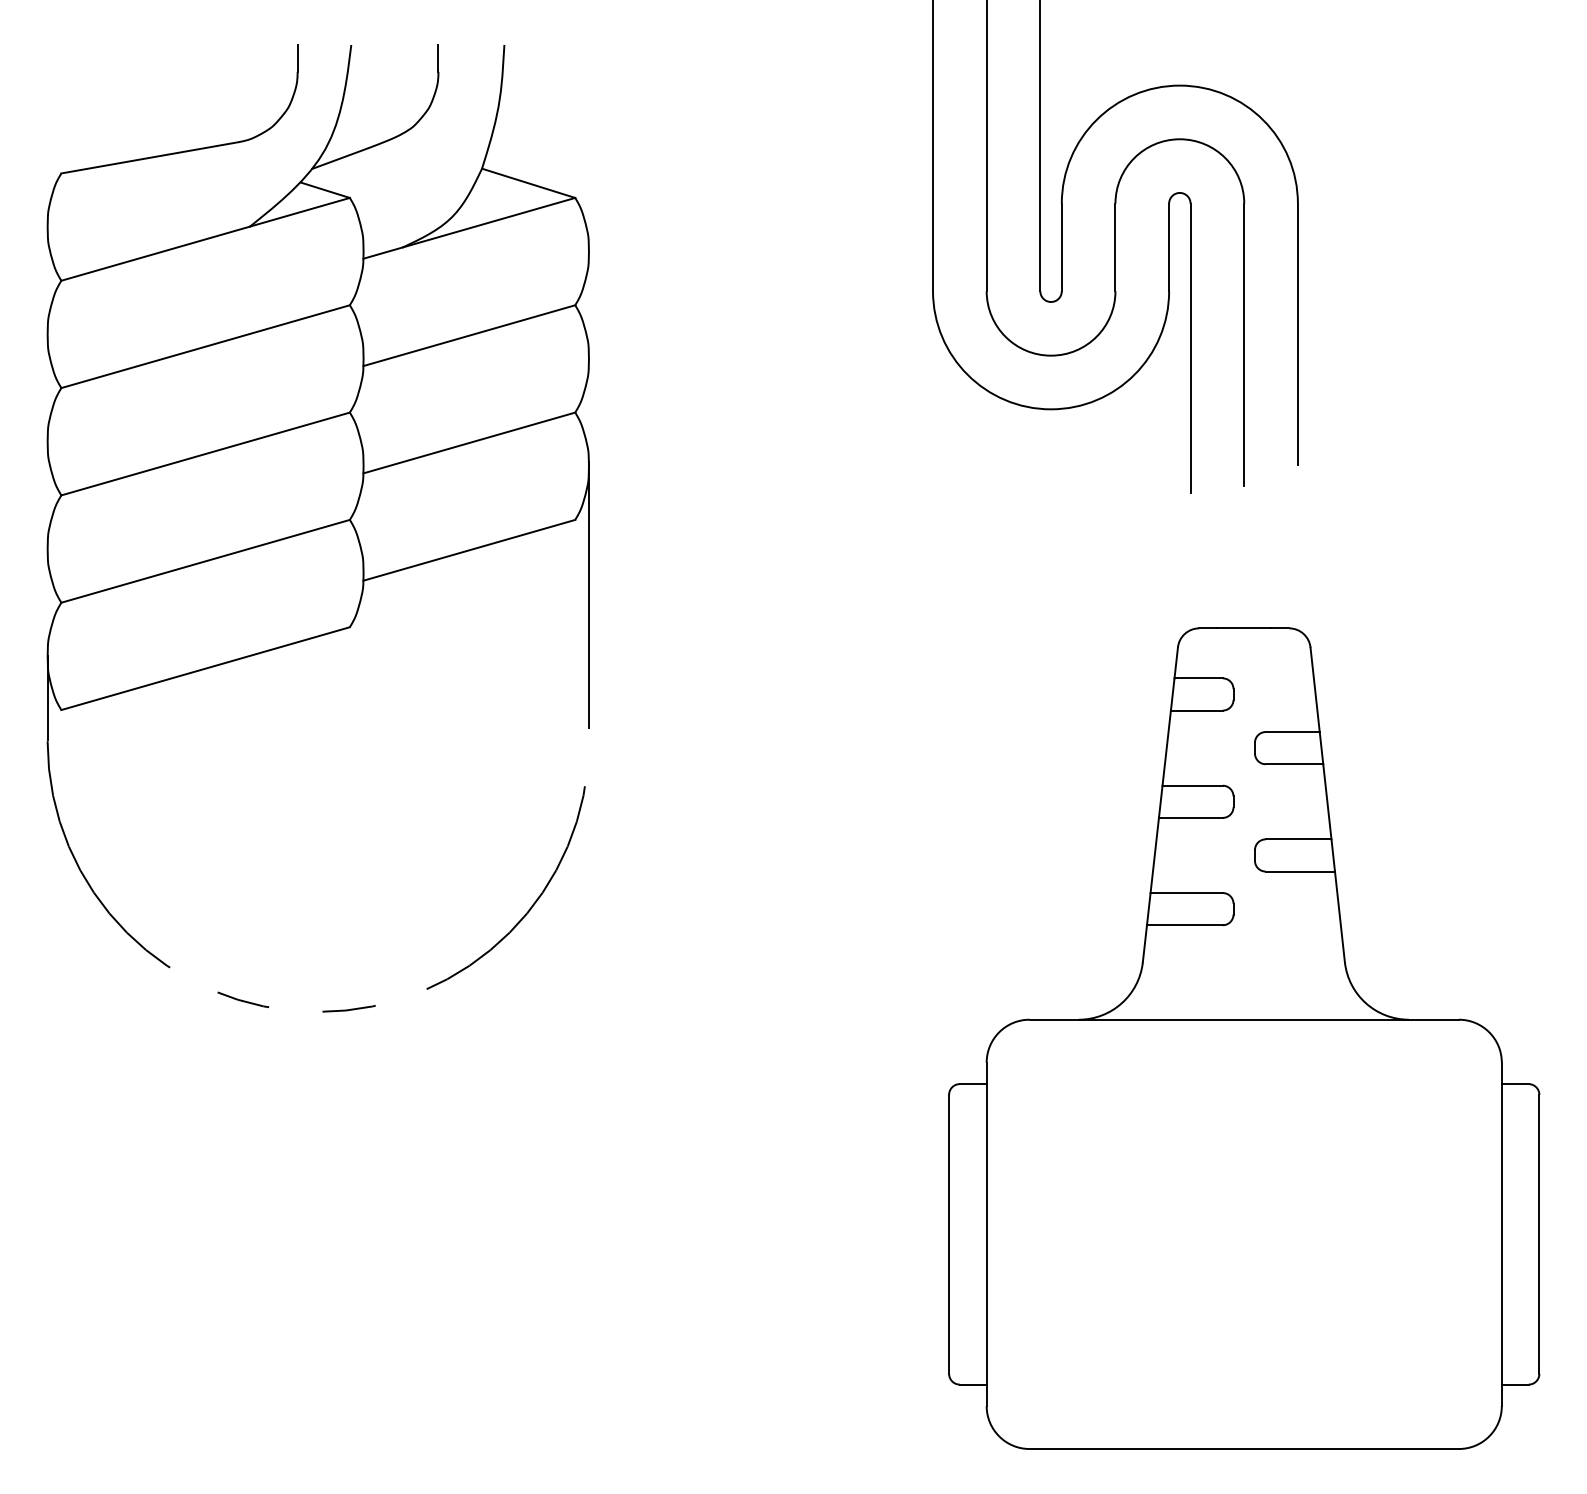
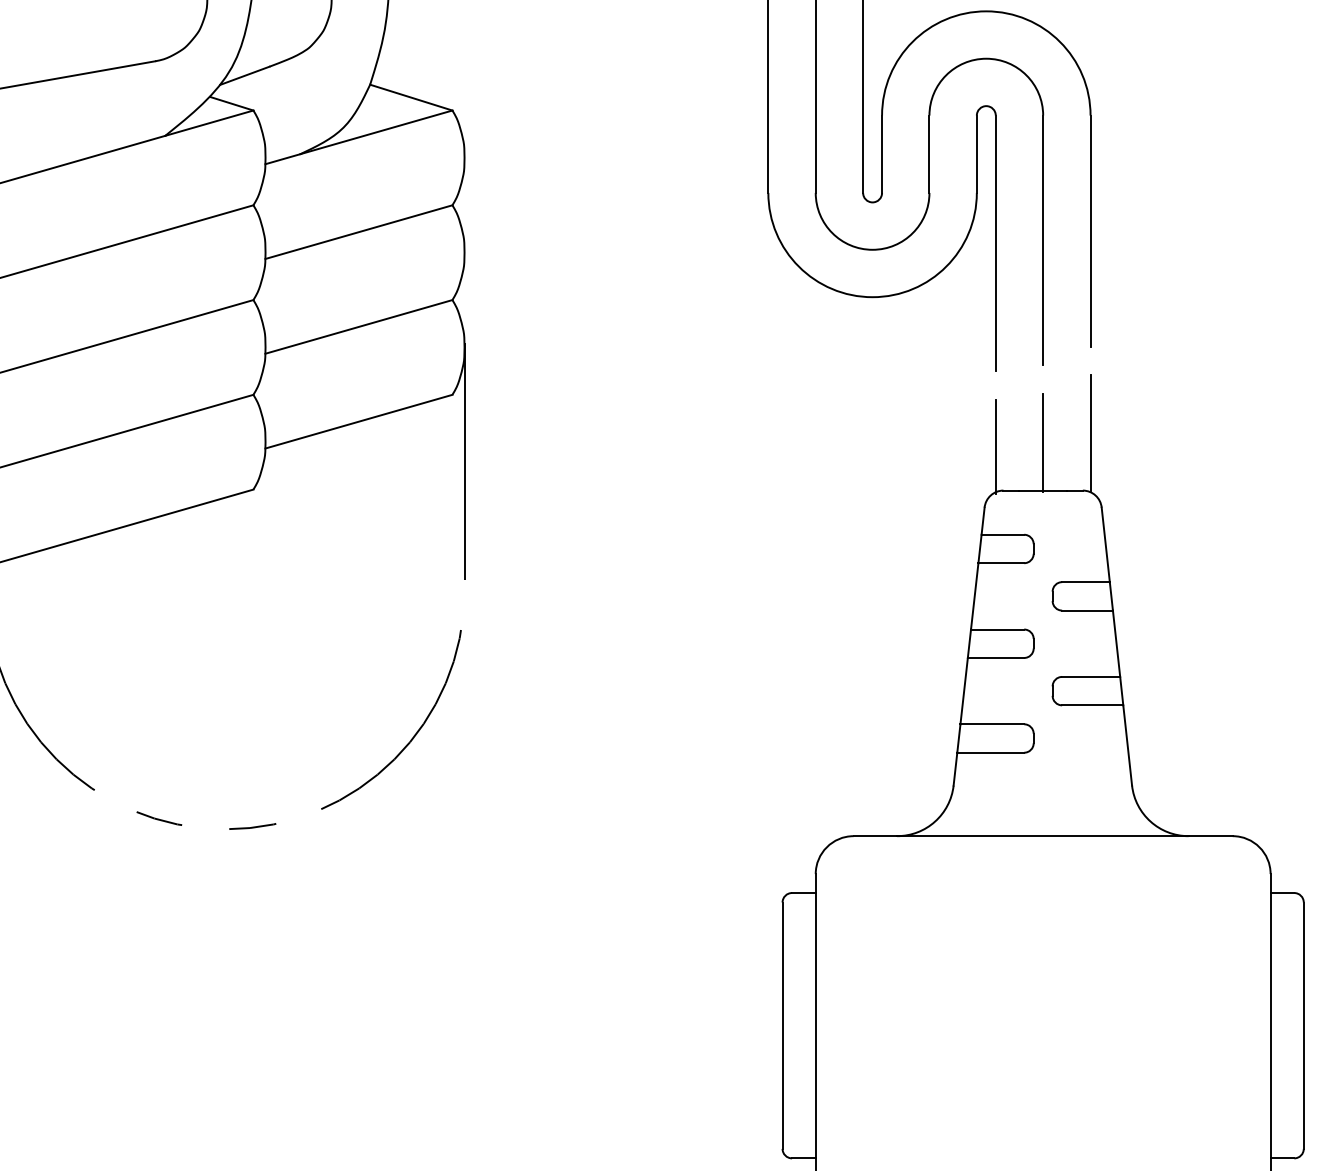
line: (1297, 562) -> (1090, 432), added
line: (1244, 574) -> (1043, 443), added
line: (1190, 578) -> (995, 446), added

